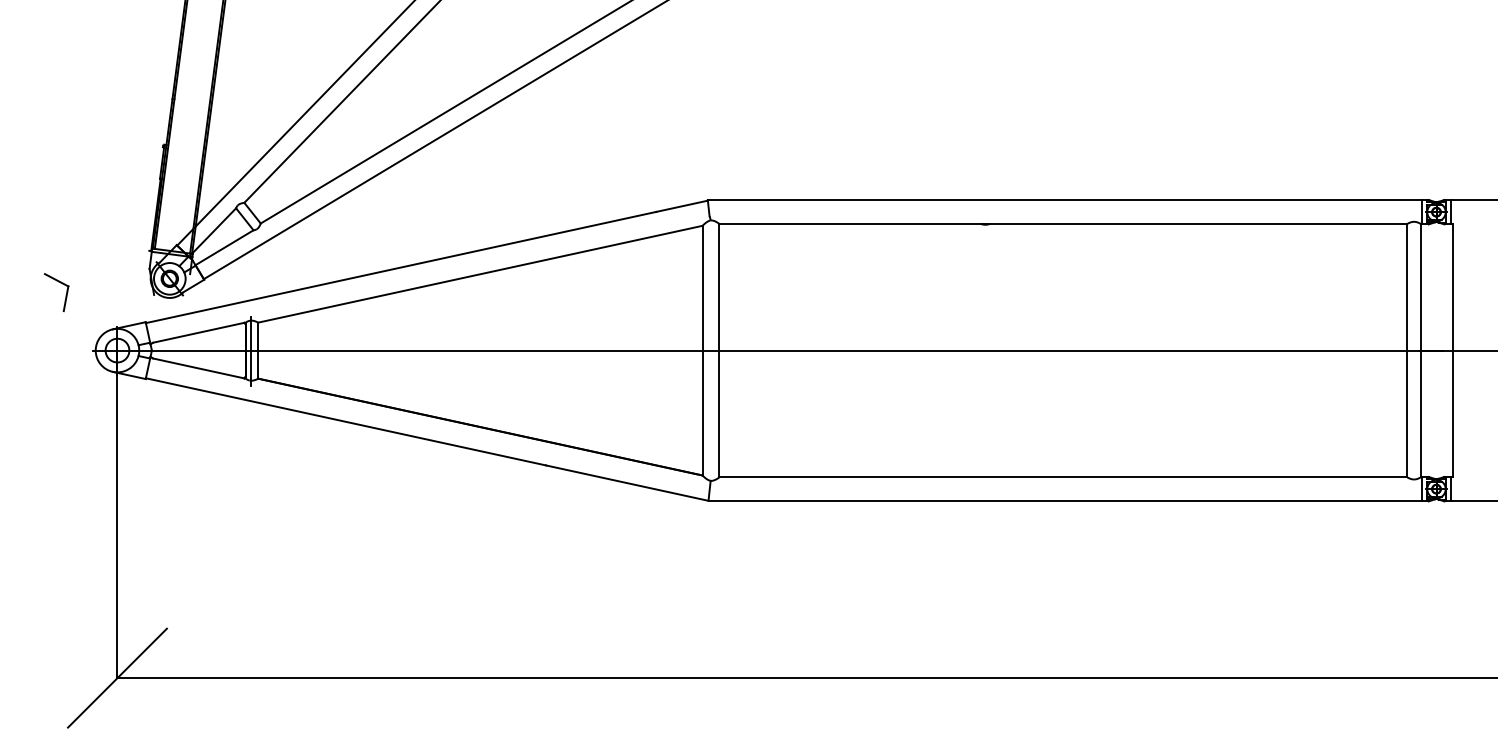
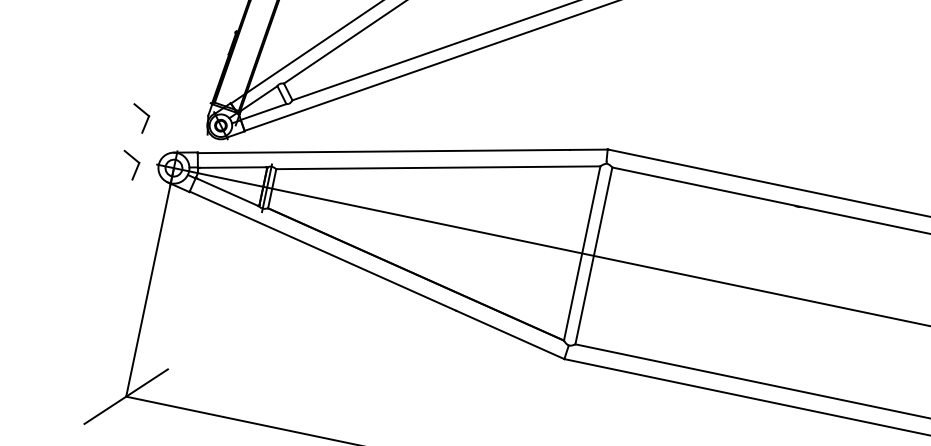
part: (65, 362) -> (135, 168), added

